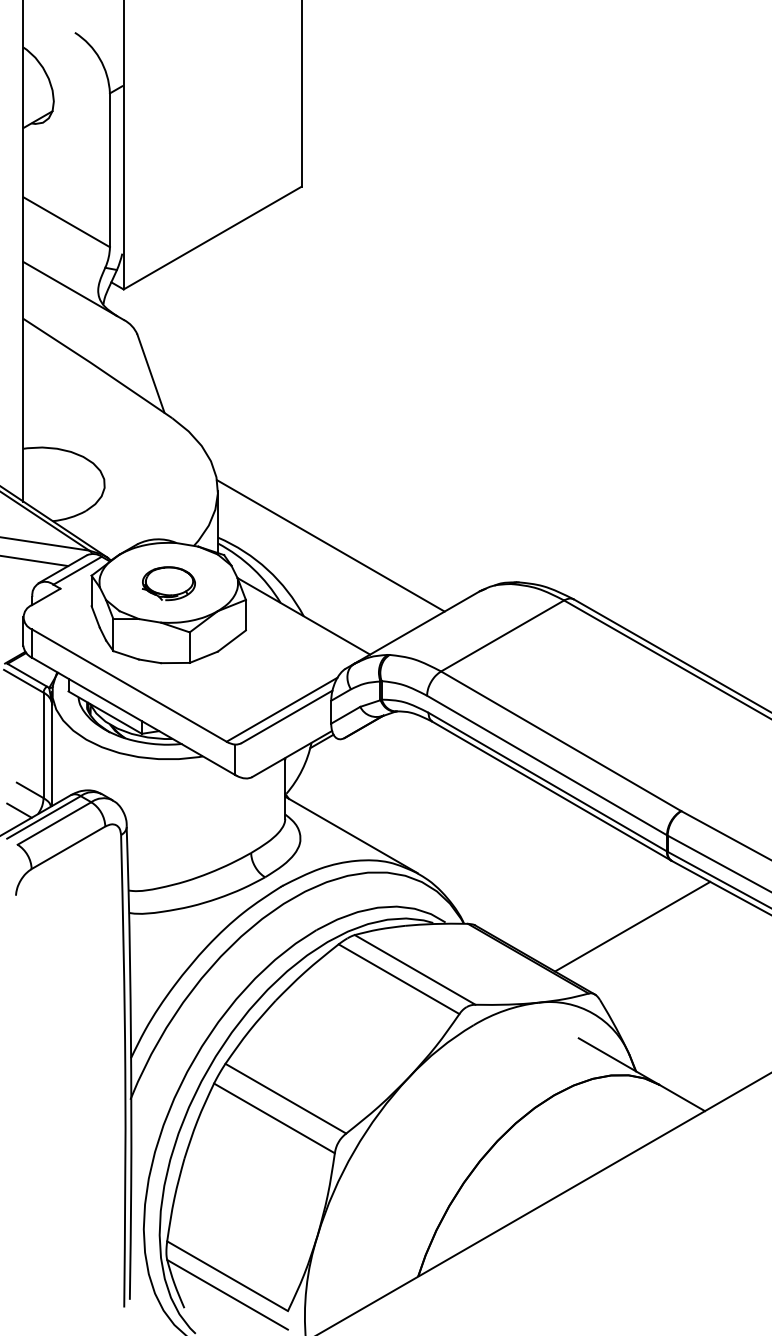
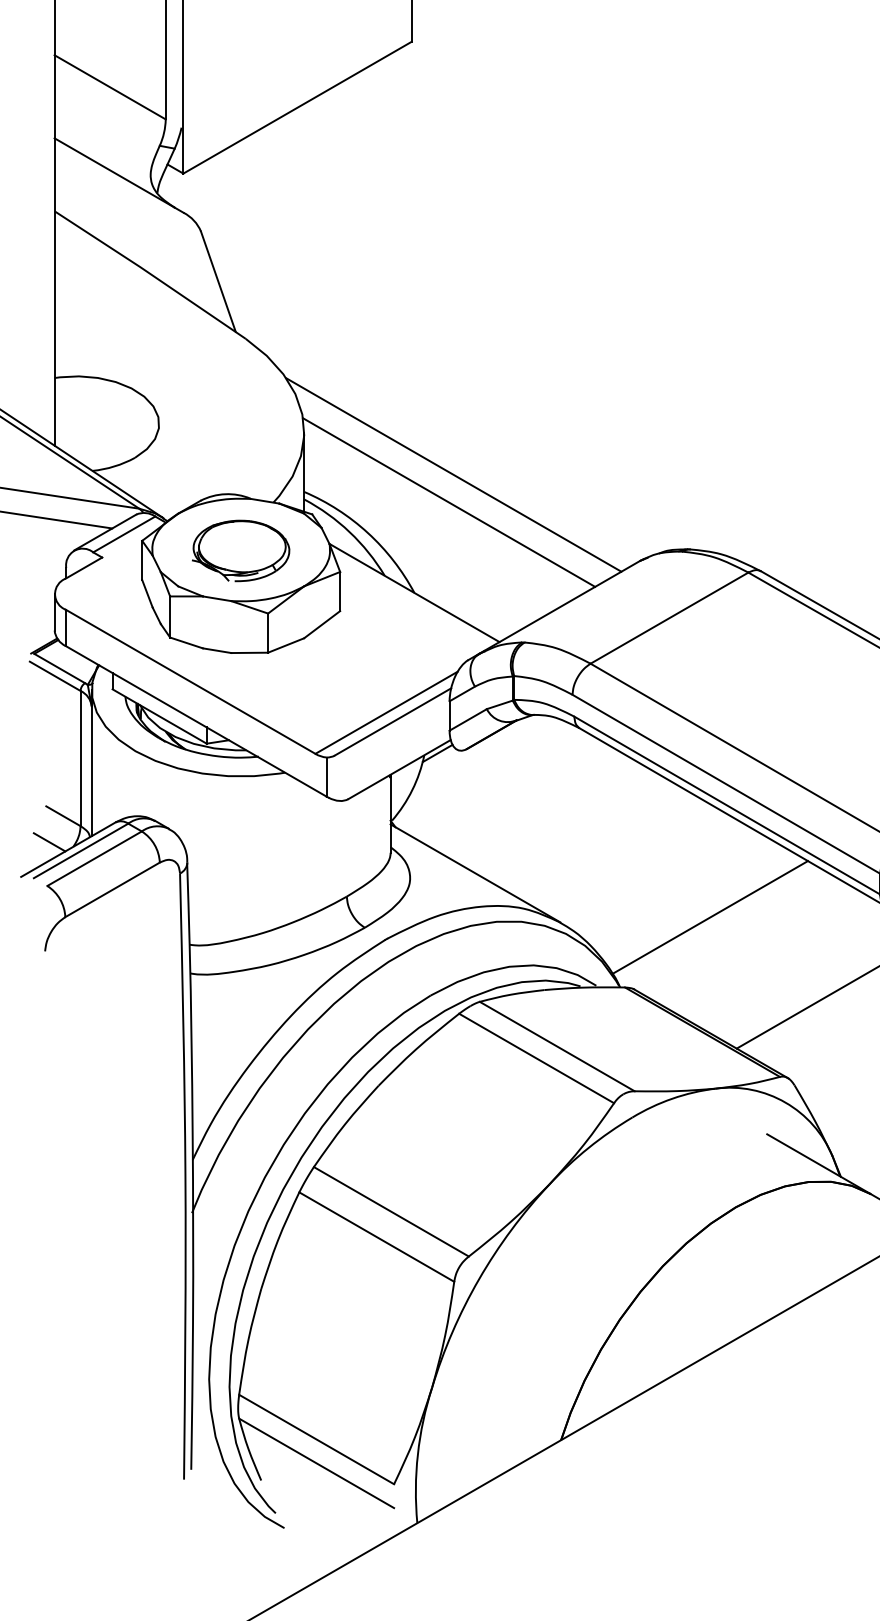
line: (334, 523) -> (453, 473), added
part: (168, 583) -> (240, 550), size x1.43
line: (534, 869) -> (710, 917), added

